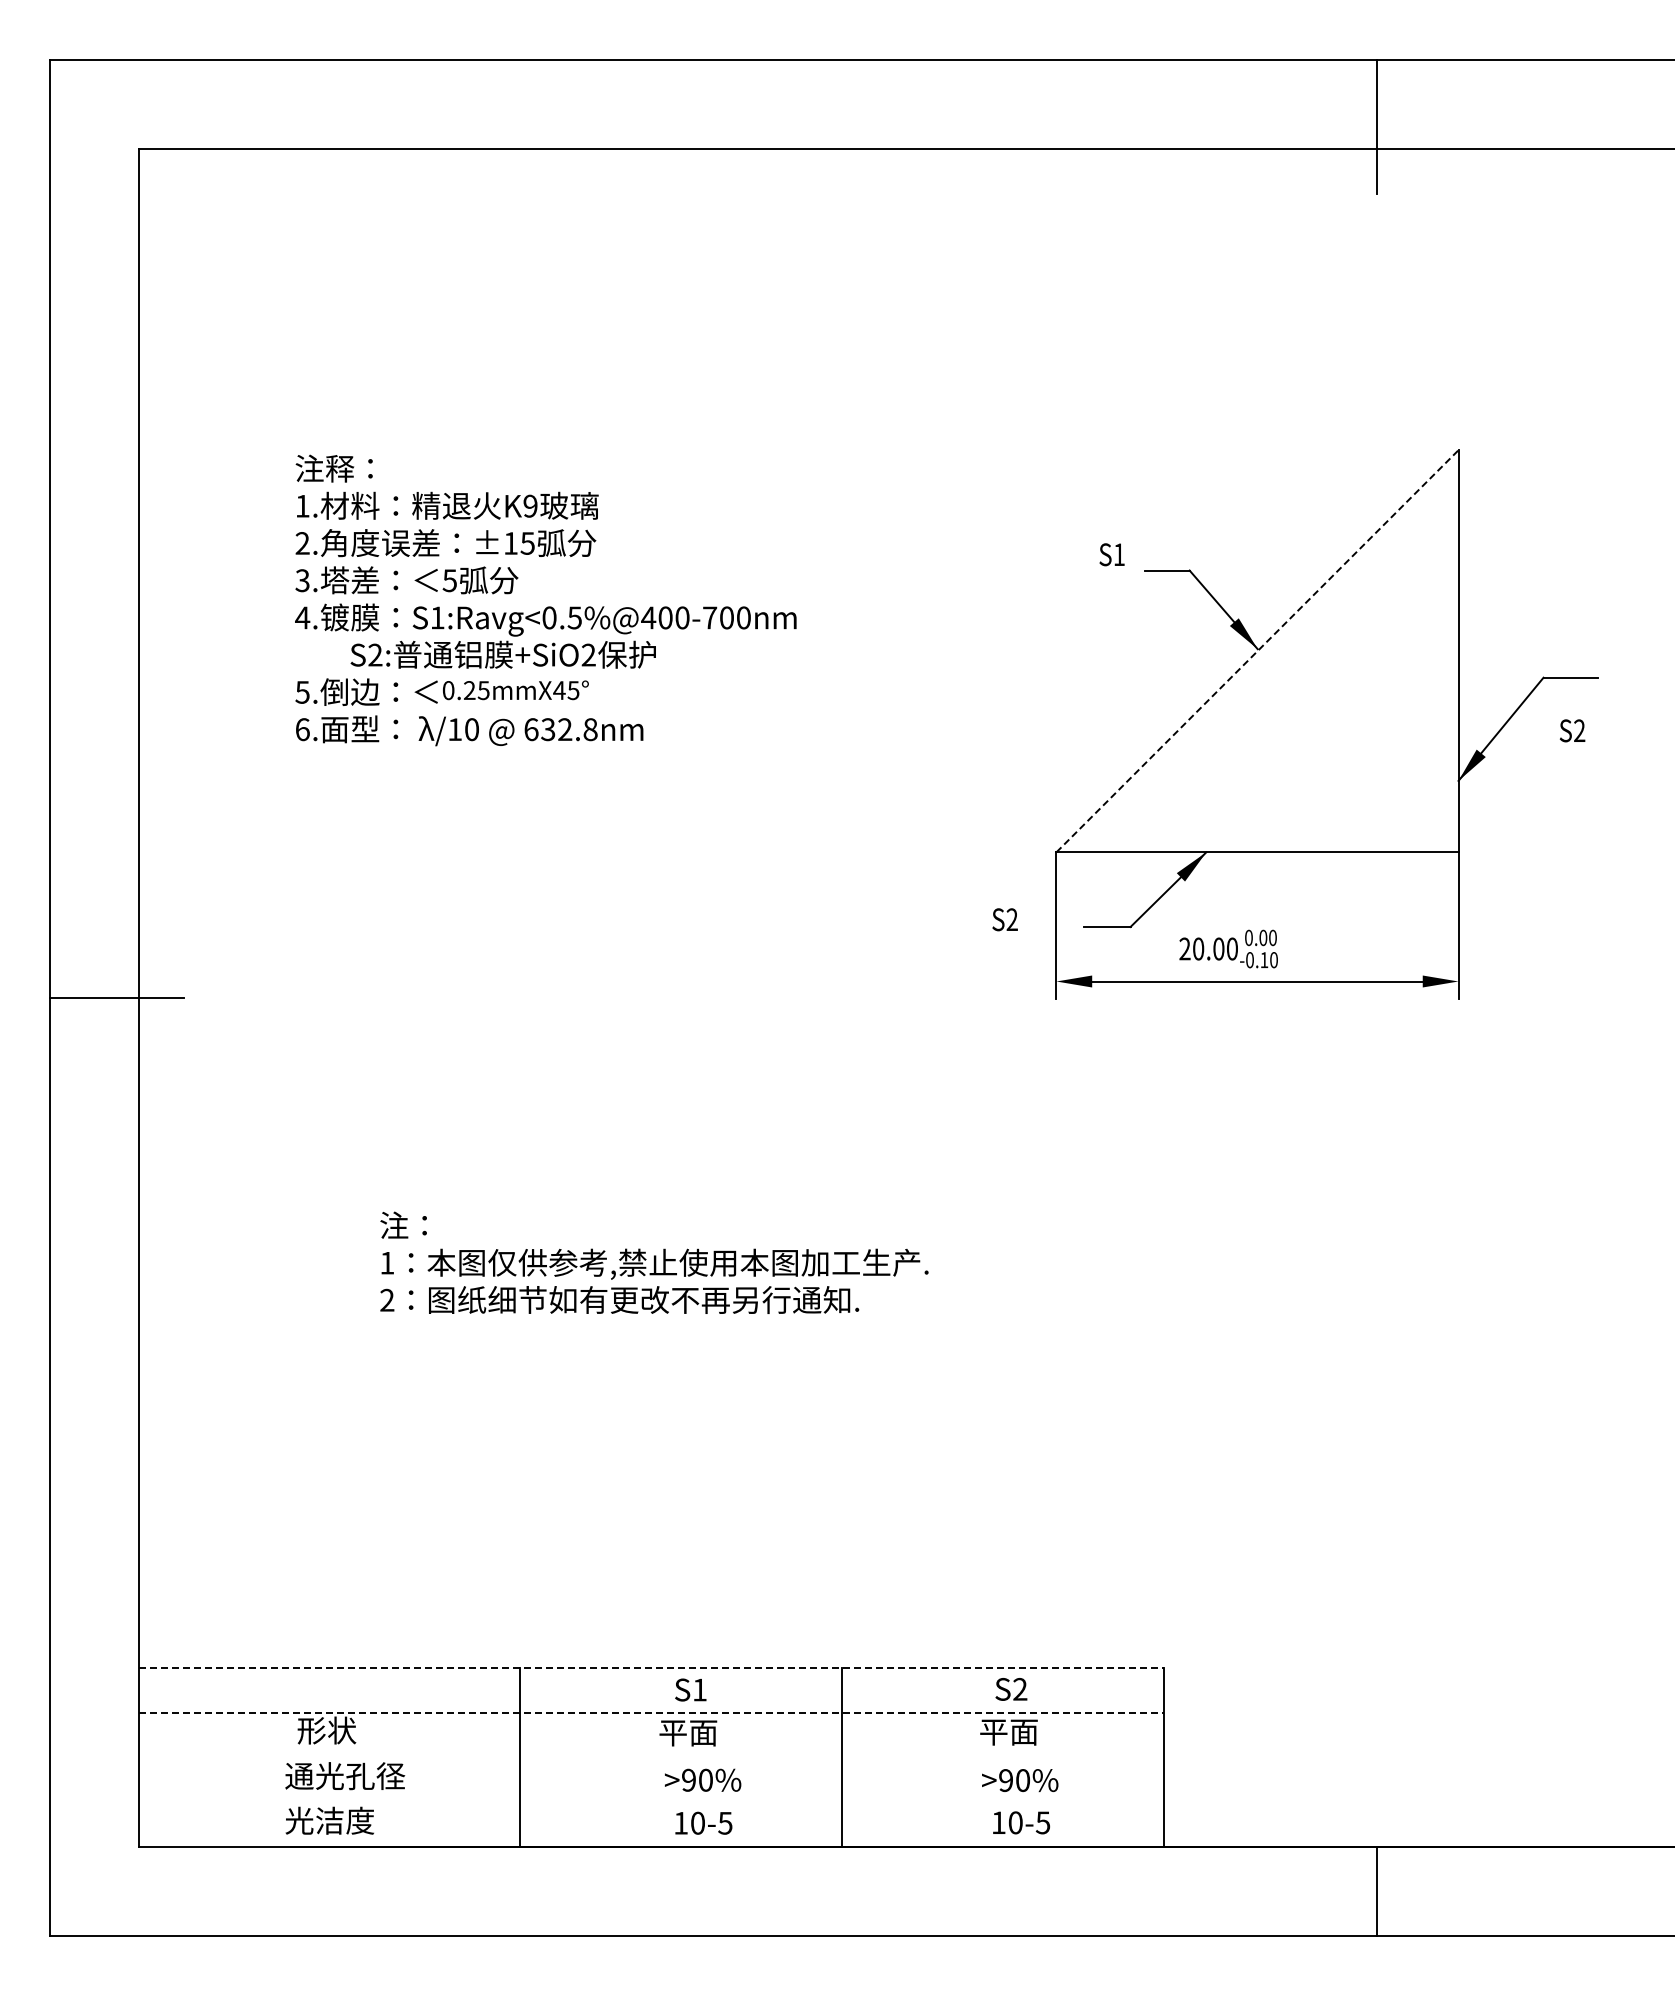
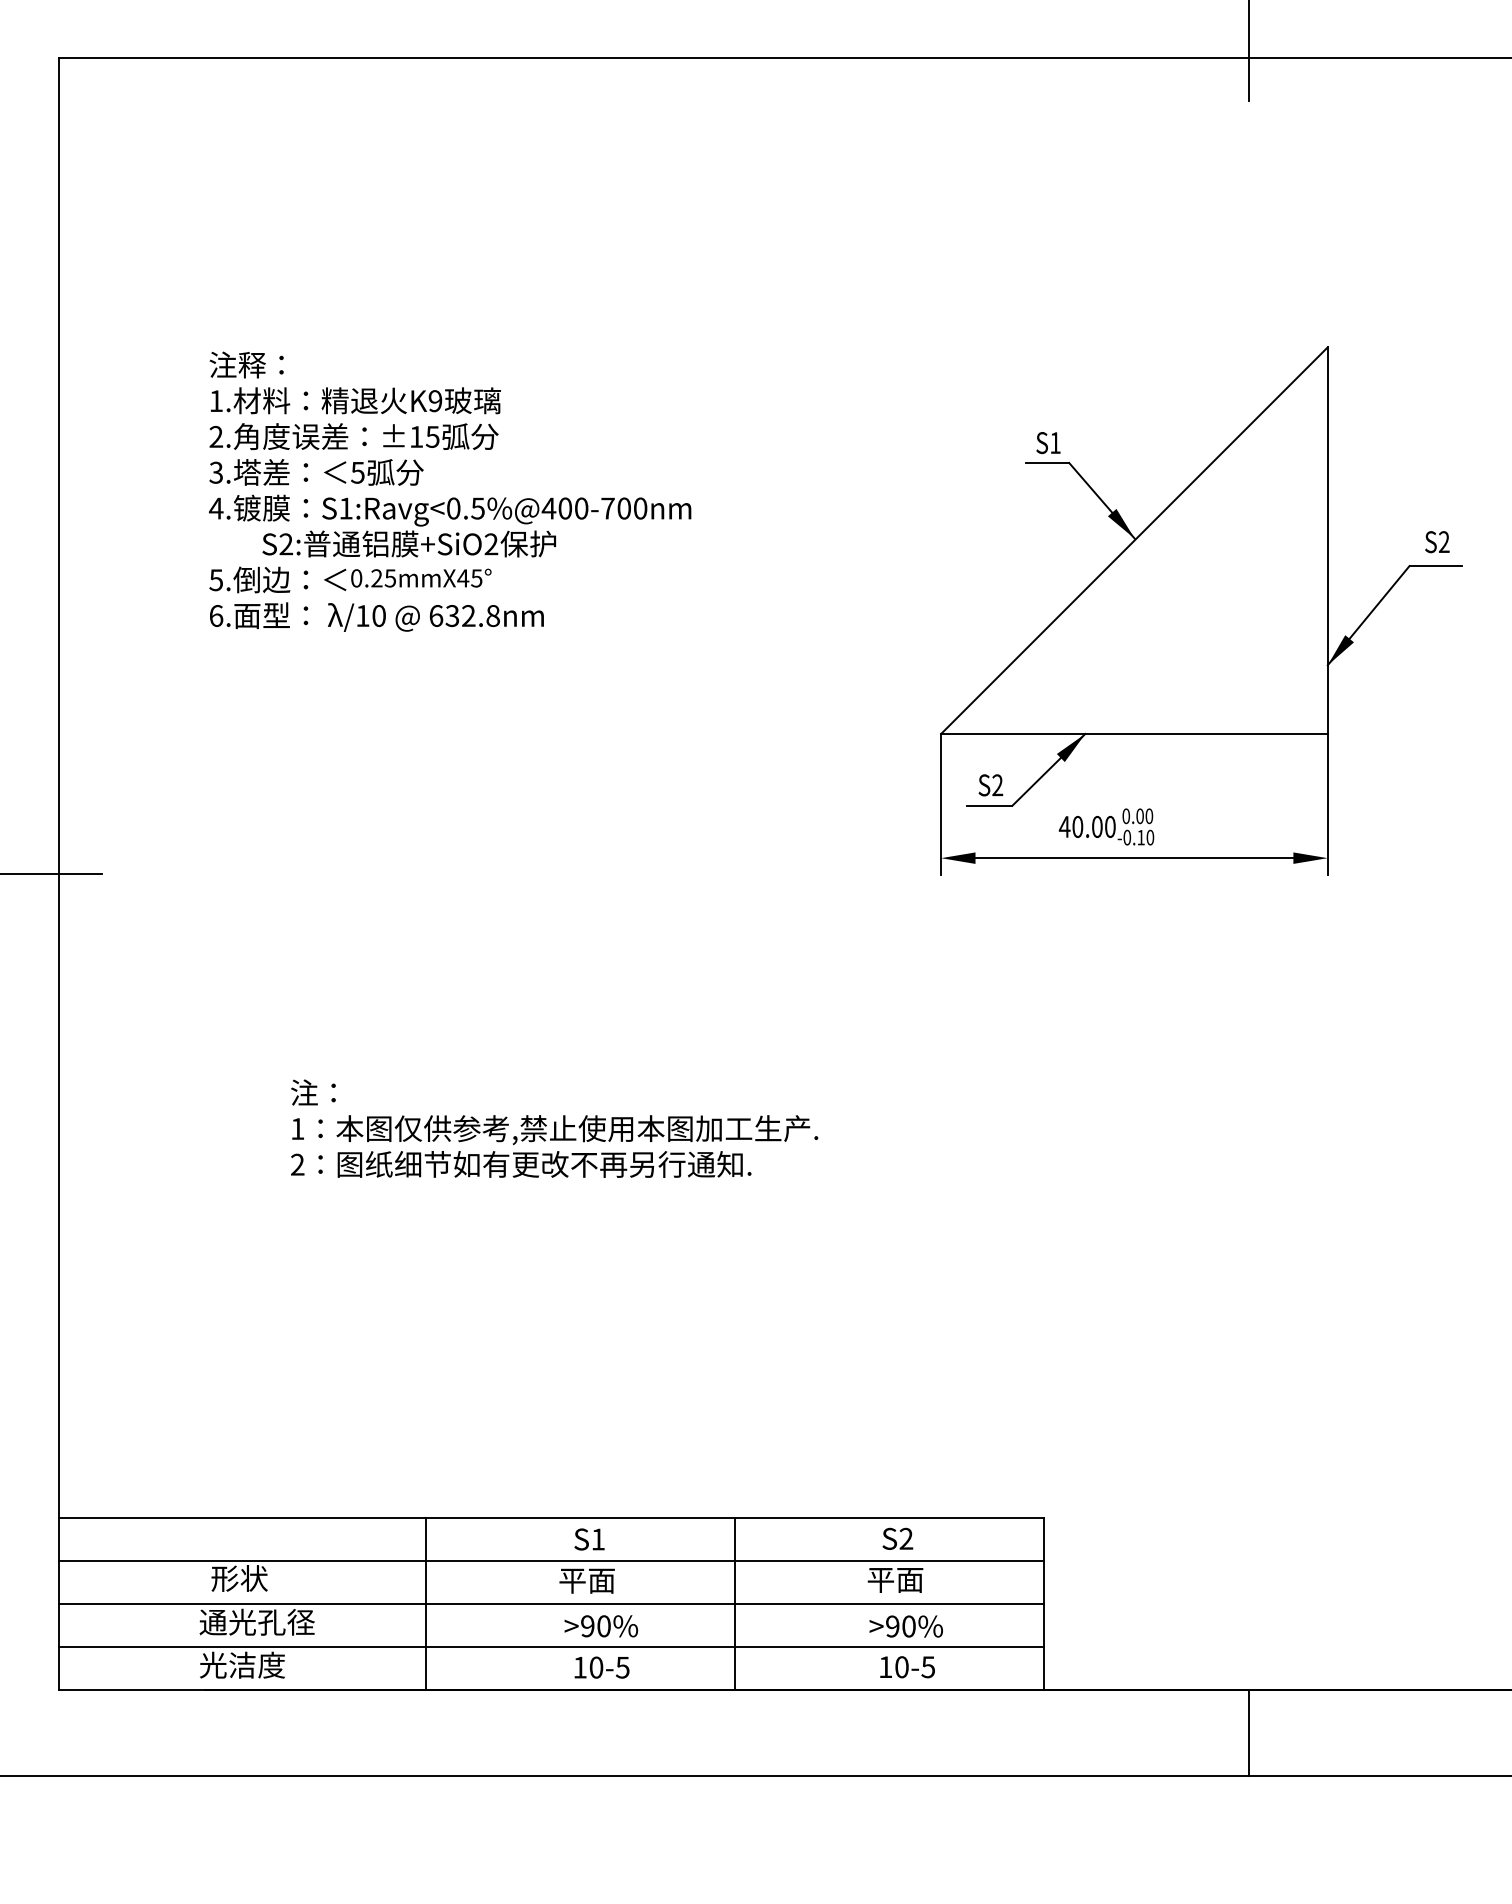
text: (1111, 554) -> (1047, 442), moved
line: (1257, 650) -> (1134, 539), dashed -> solid
text: (1572, 730) -> (1437, 541), moved
text: (1004, 919) -> (990, 785), moved
text: (1184, 948) -> (1064, 826), 20.00 -> 40.00
line: (652, 1668) -> (552, 1518), dashed -> solid
line: (652, 1712) -> (552, 1561), dashed -> solid
line: (651, 1757) -> (551, 1604), added
line: (651, 1802) -> (551, 1647), added

